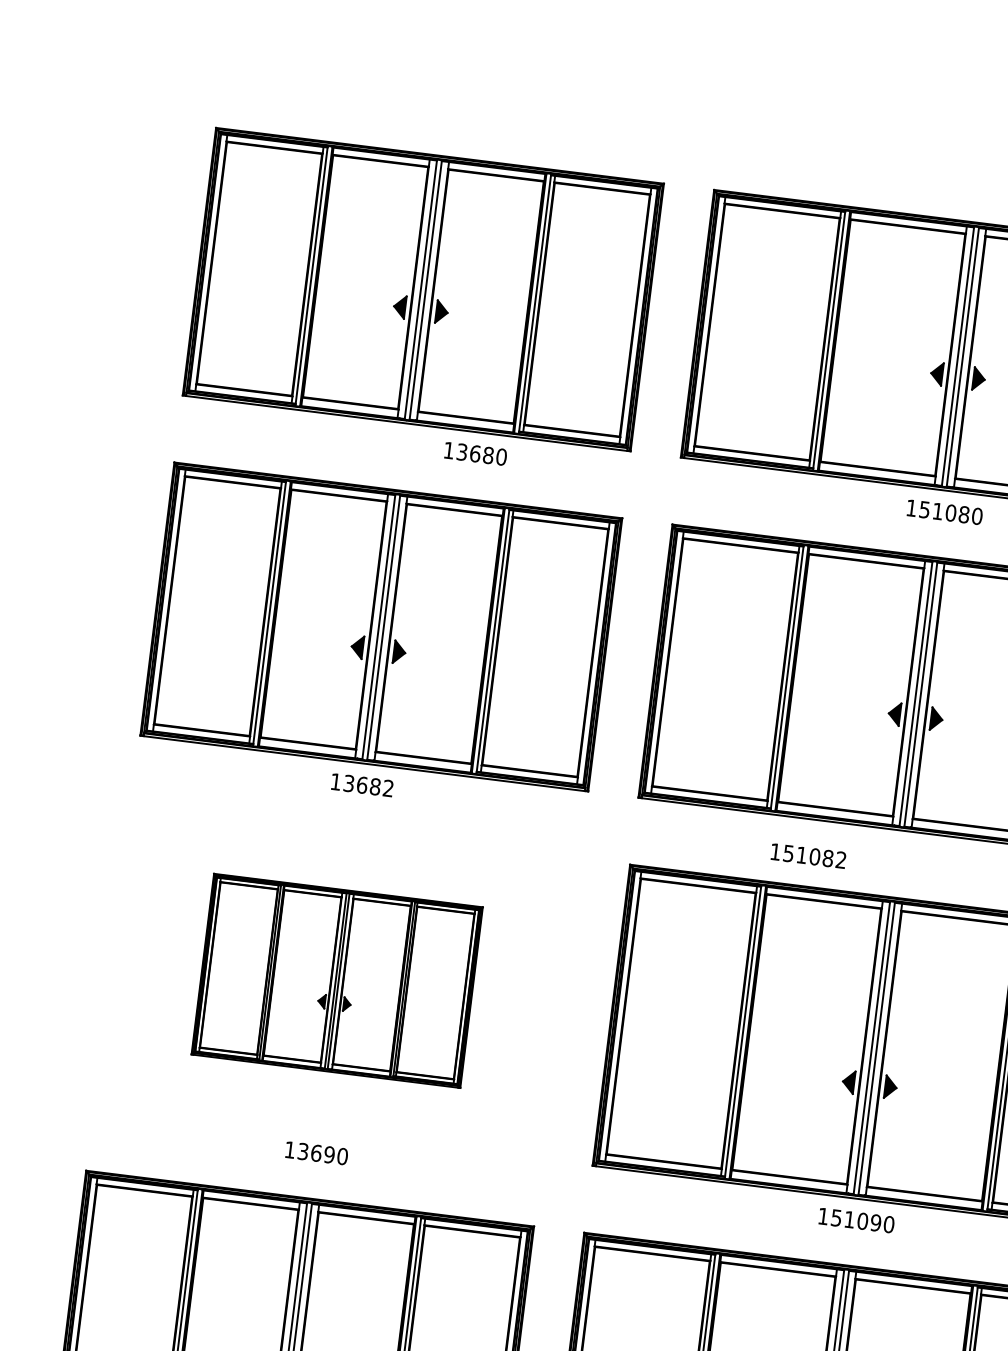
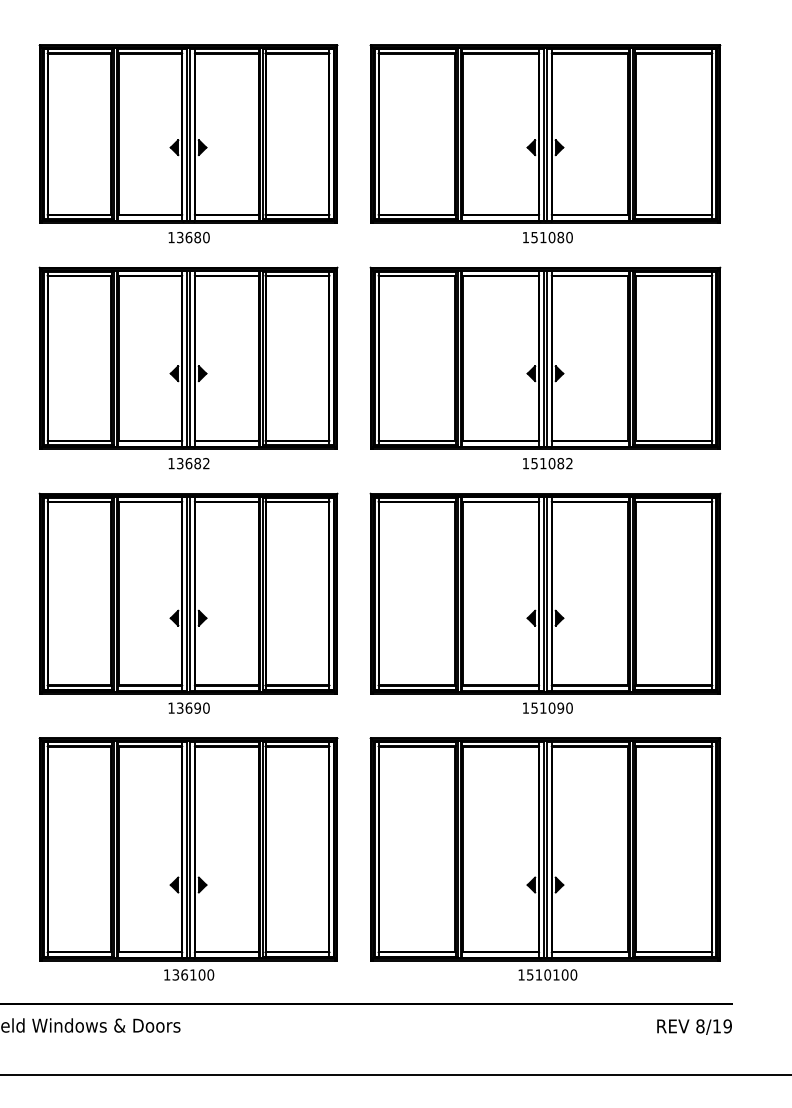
text: (474, 453) -> (188, 237), moved
text: (808, 855) -> (547, 463), moved
part: (337, 980) -> (188, 593), size x1.67

